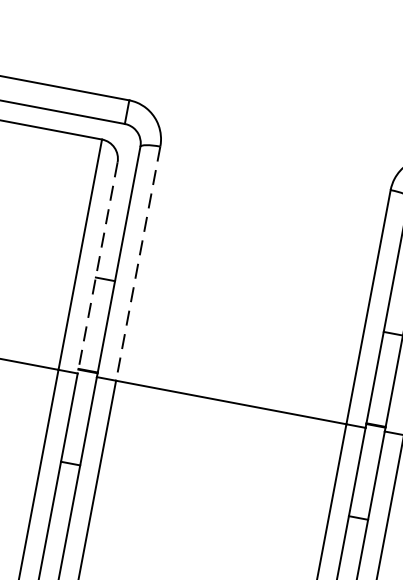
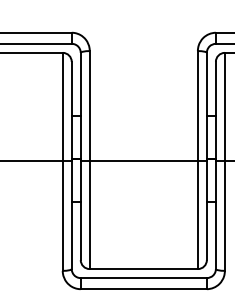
line: (137, 264) -> (89, 106), dashed -> solid
line: (97, 267) -> (71, 111), dashed -> solid

